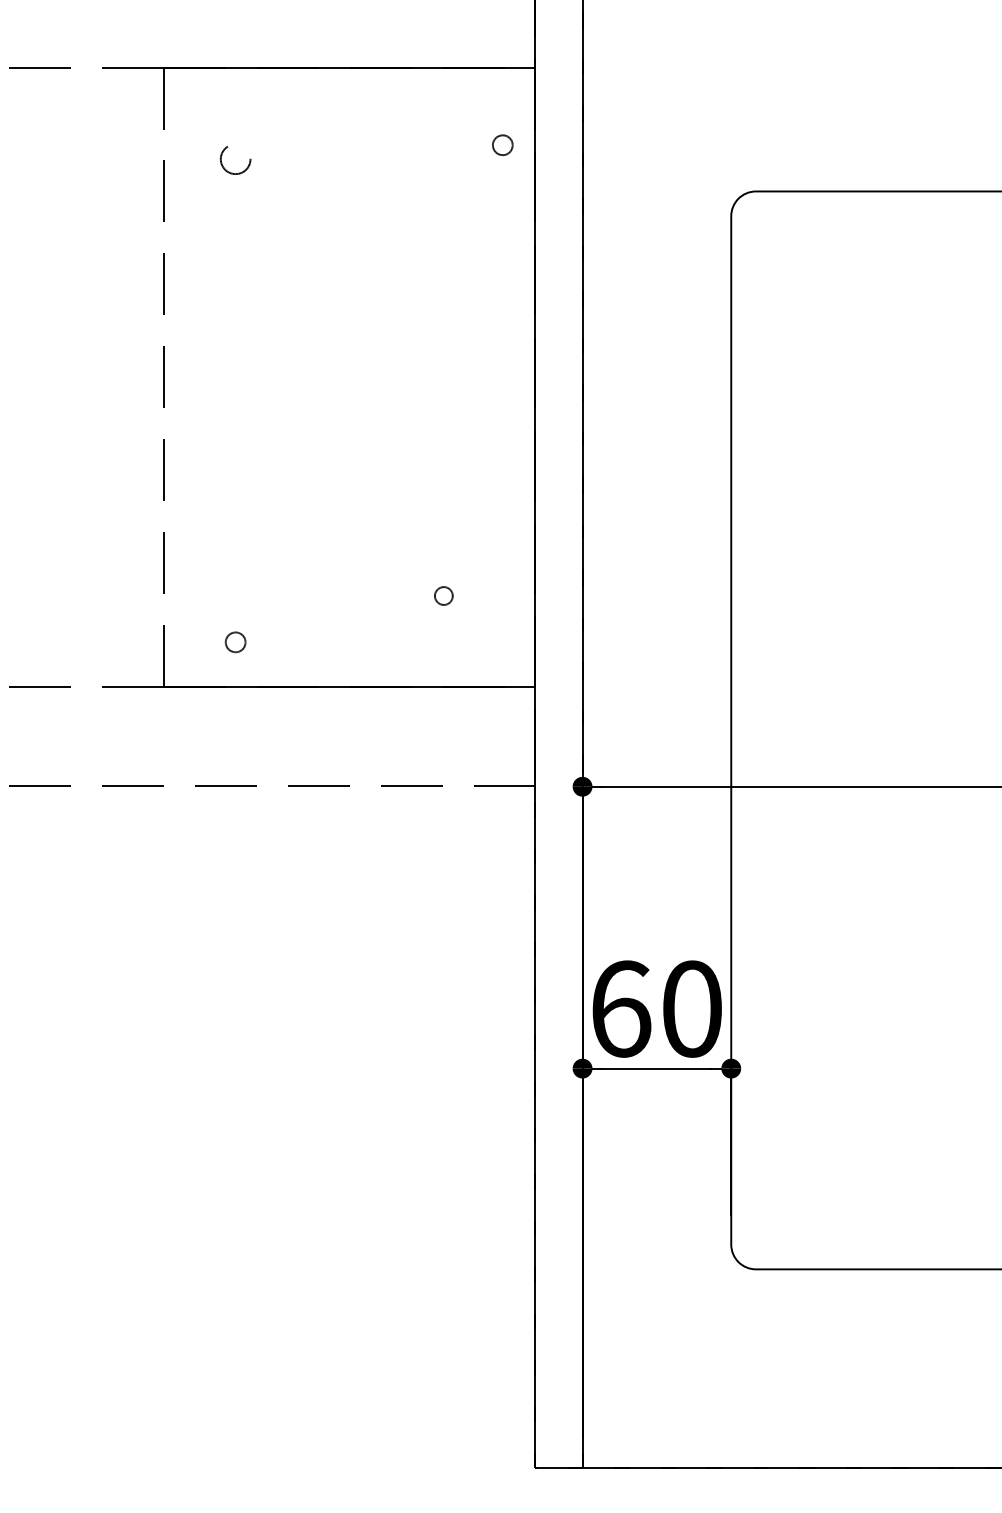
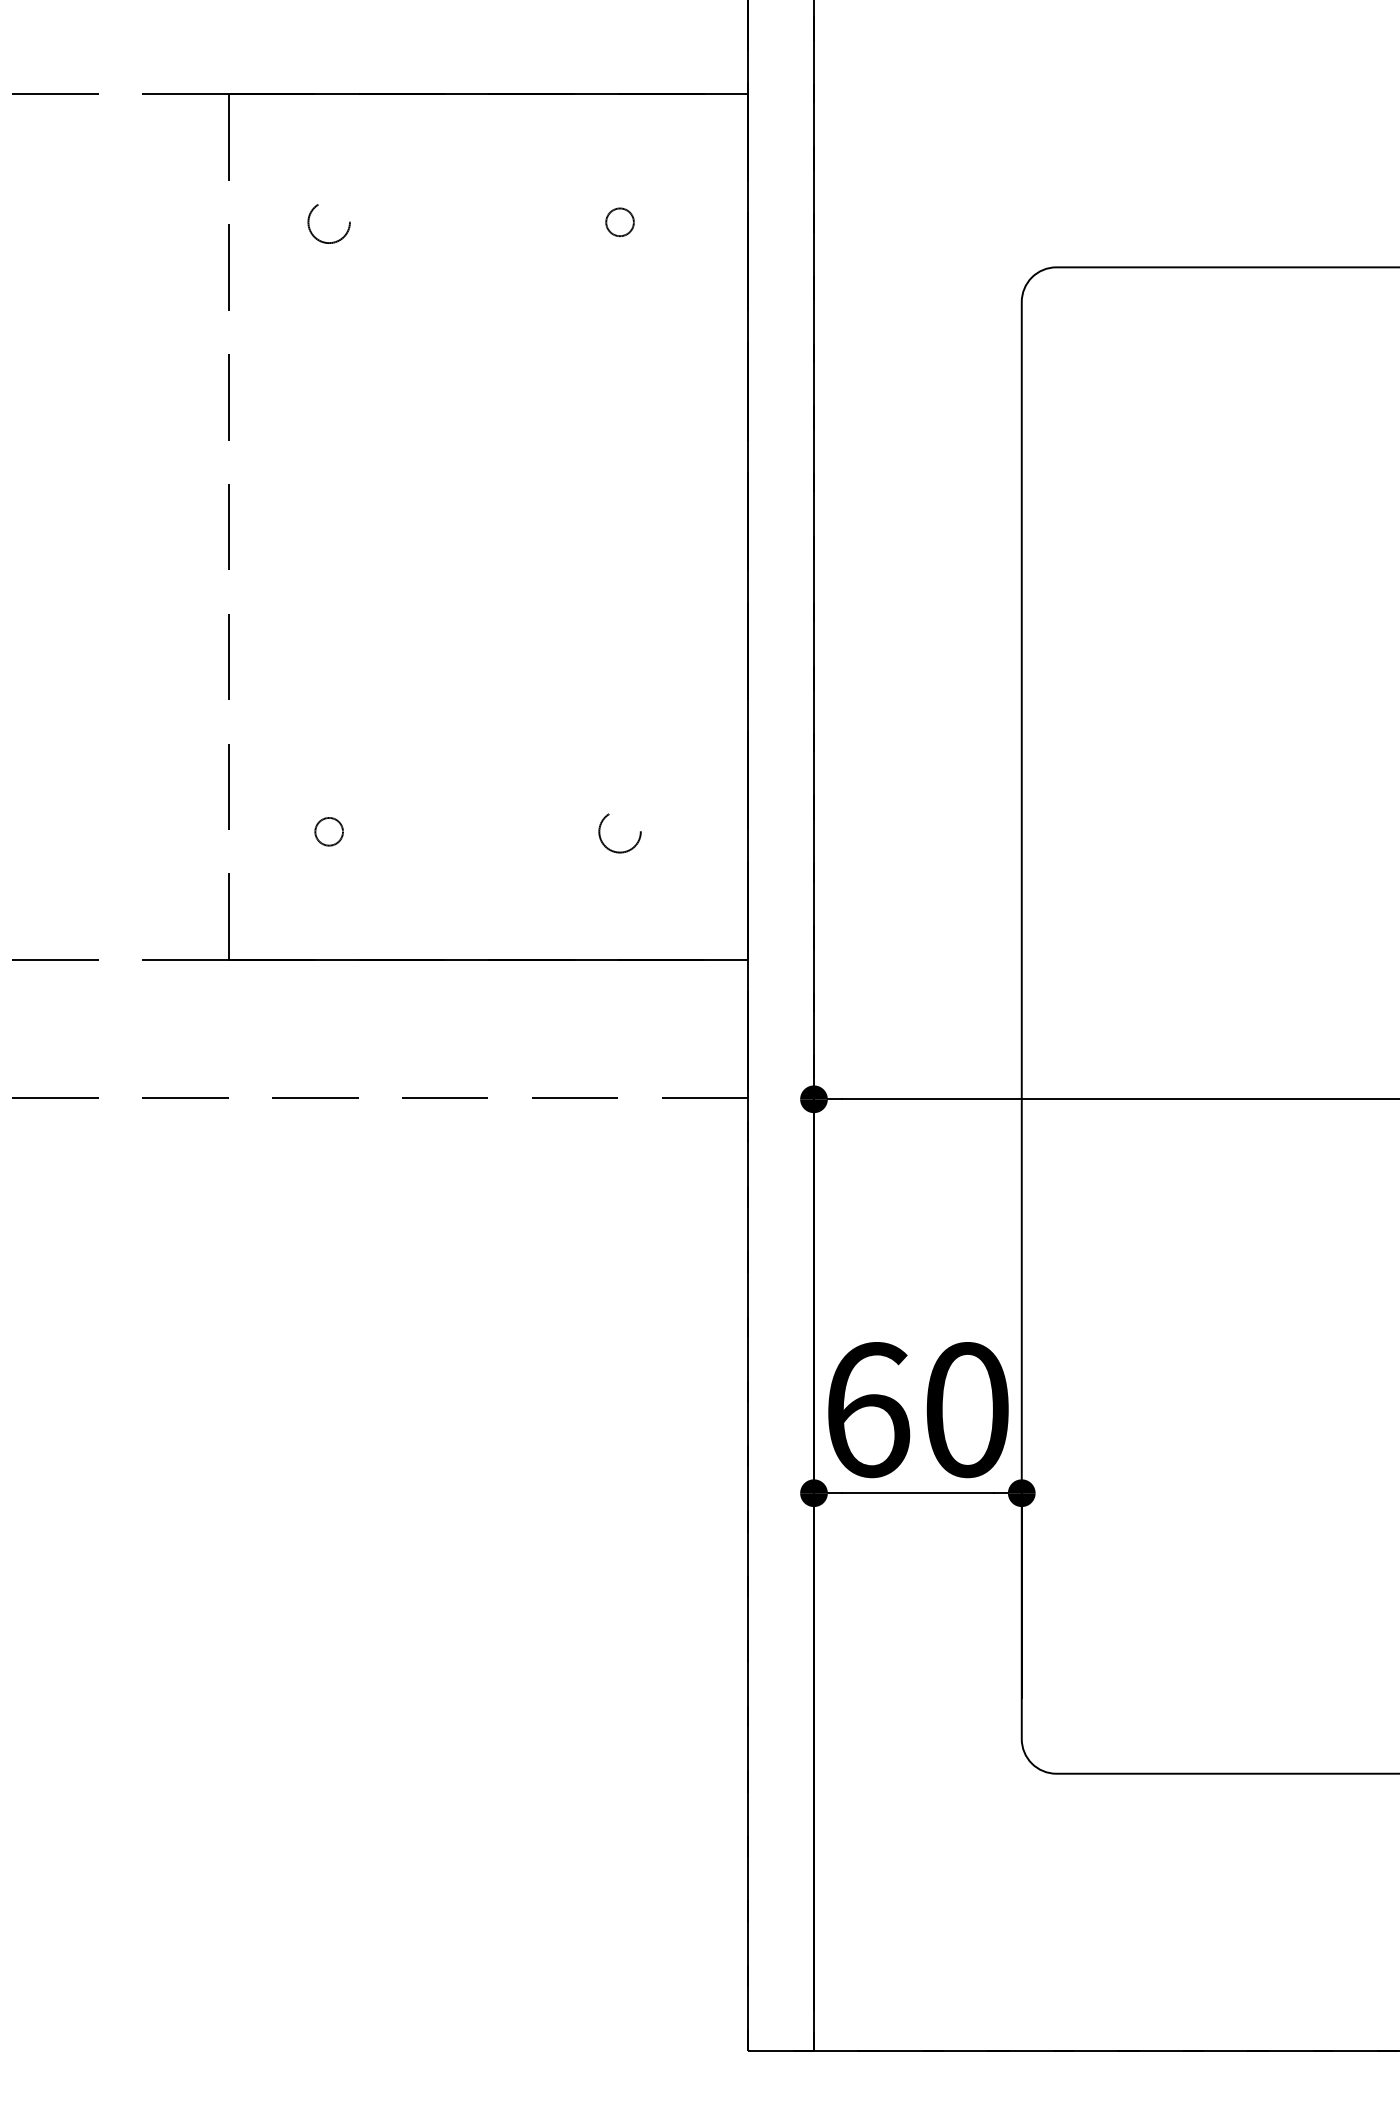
circle: (502, 144) -> (619, 221), moved
circle: (443, 596) -> (619, 833), size x1.67
circle: (235, 642) -> (328, 832), moved

